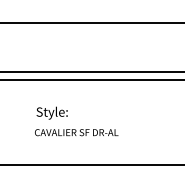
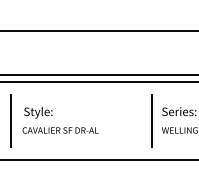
line: (22, 121) -> (11, 120), added
line: (177, 121) -> (152, 120), added

